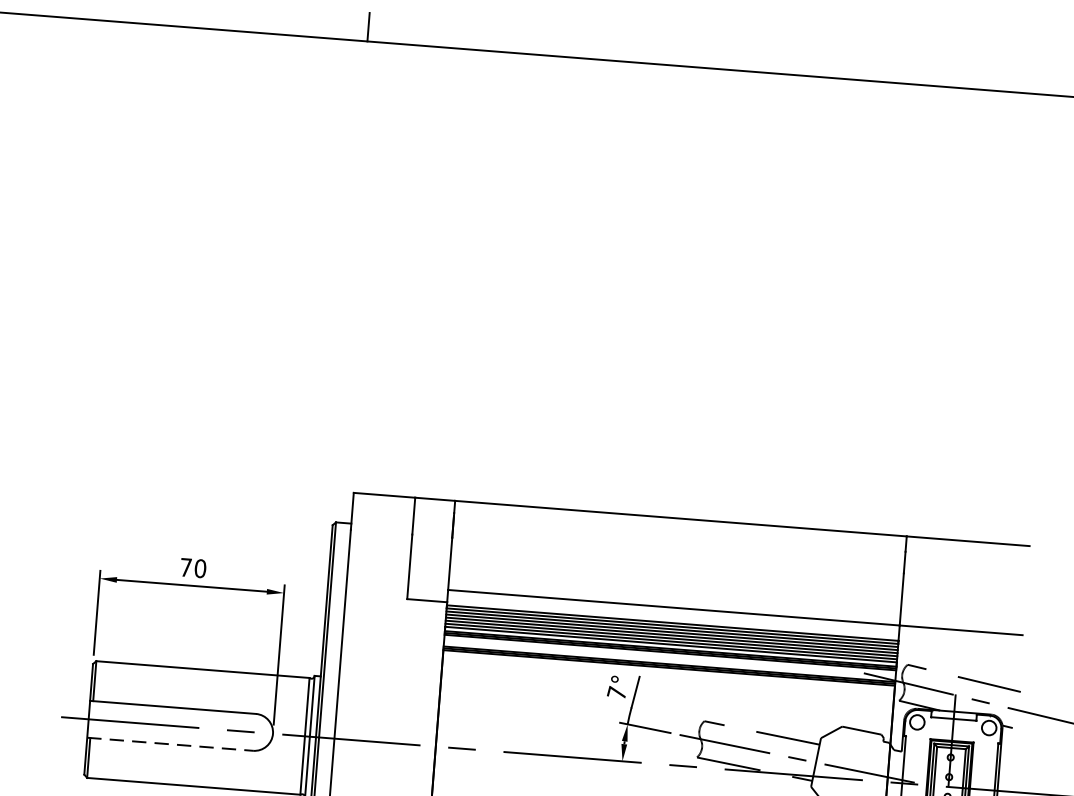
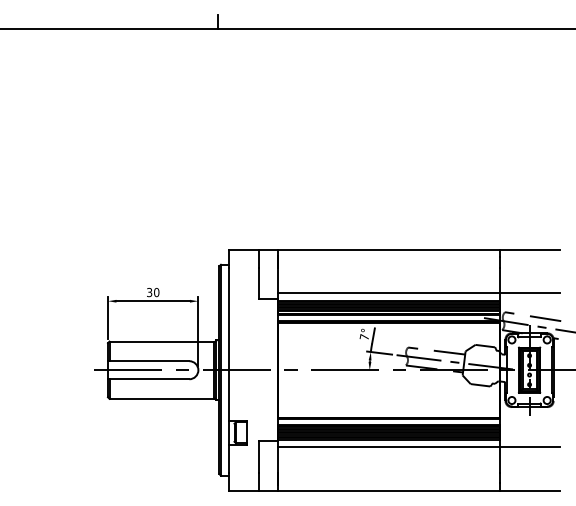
text: (185, 567) -> (149, 292), 70 -> 30
line: (169, 744) -> (148, 379), dashed -> solid

